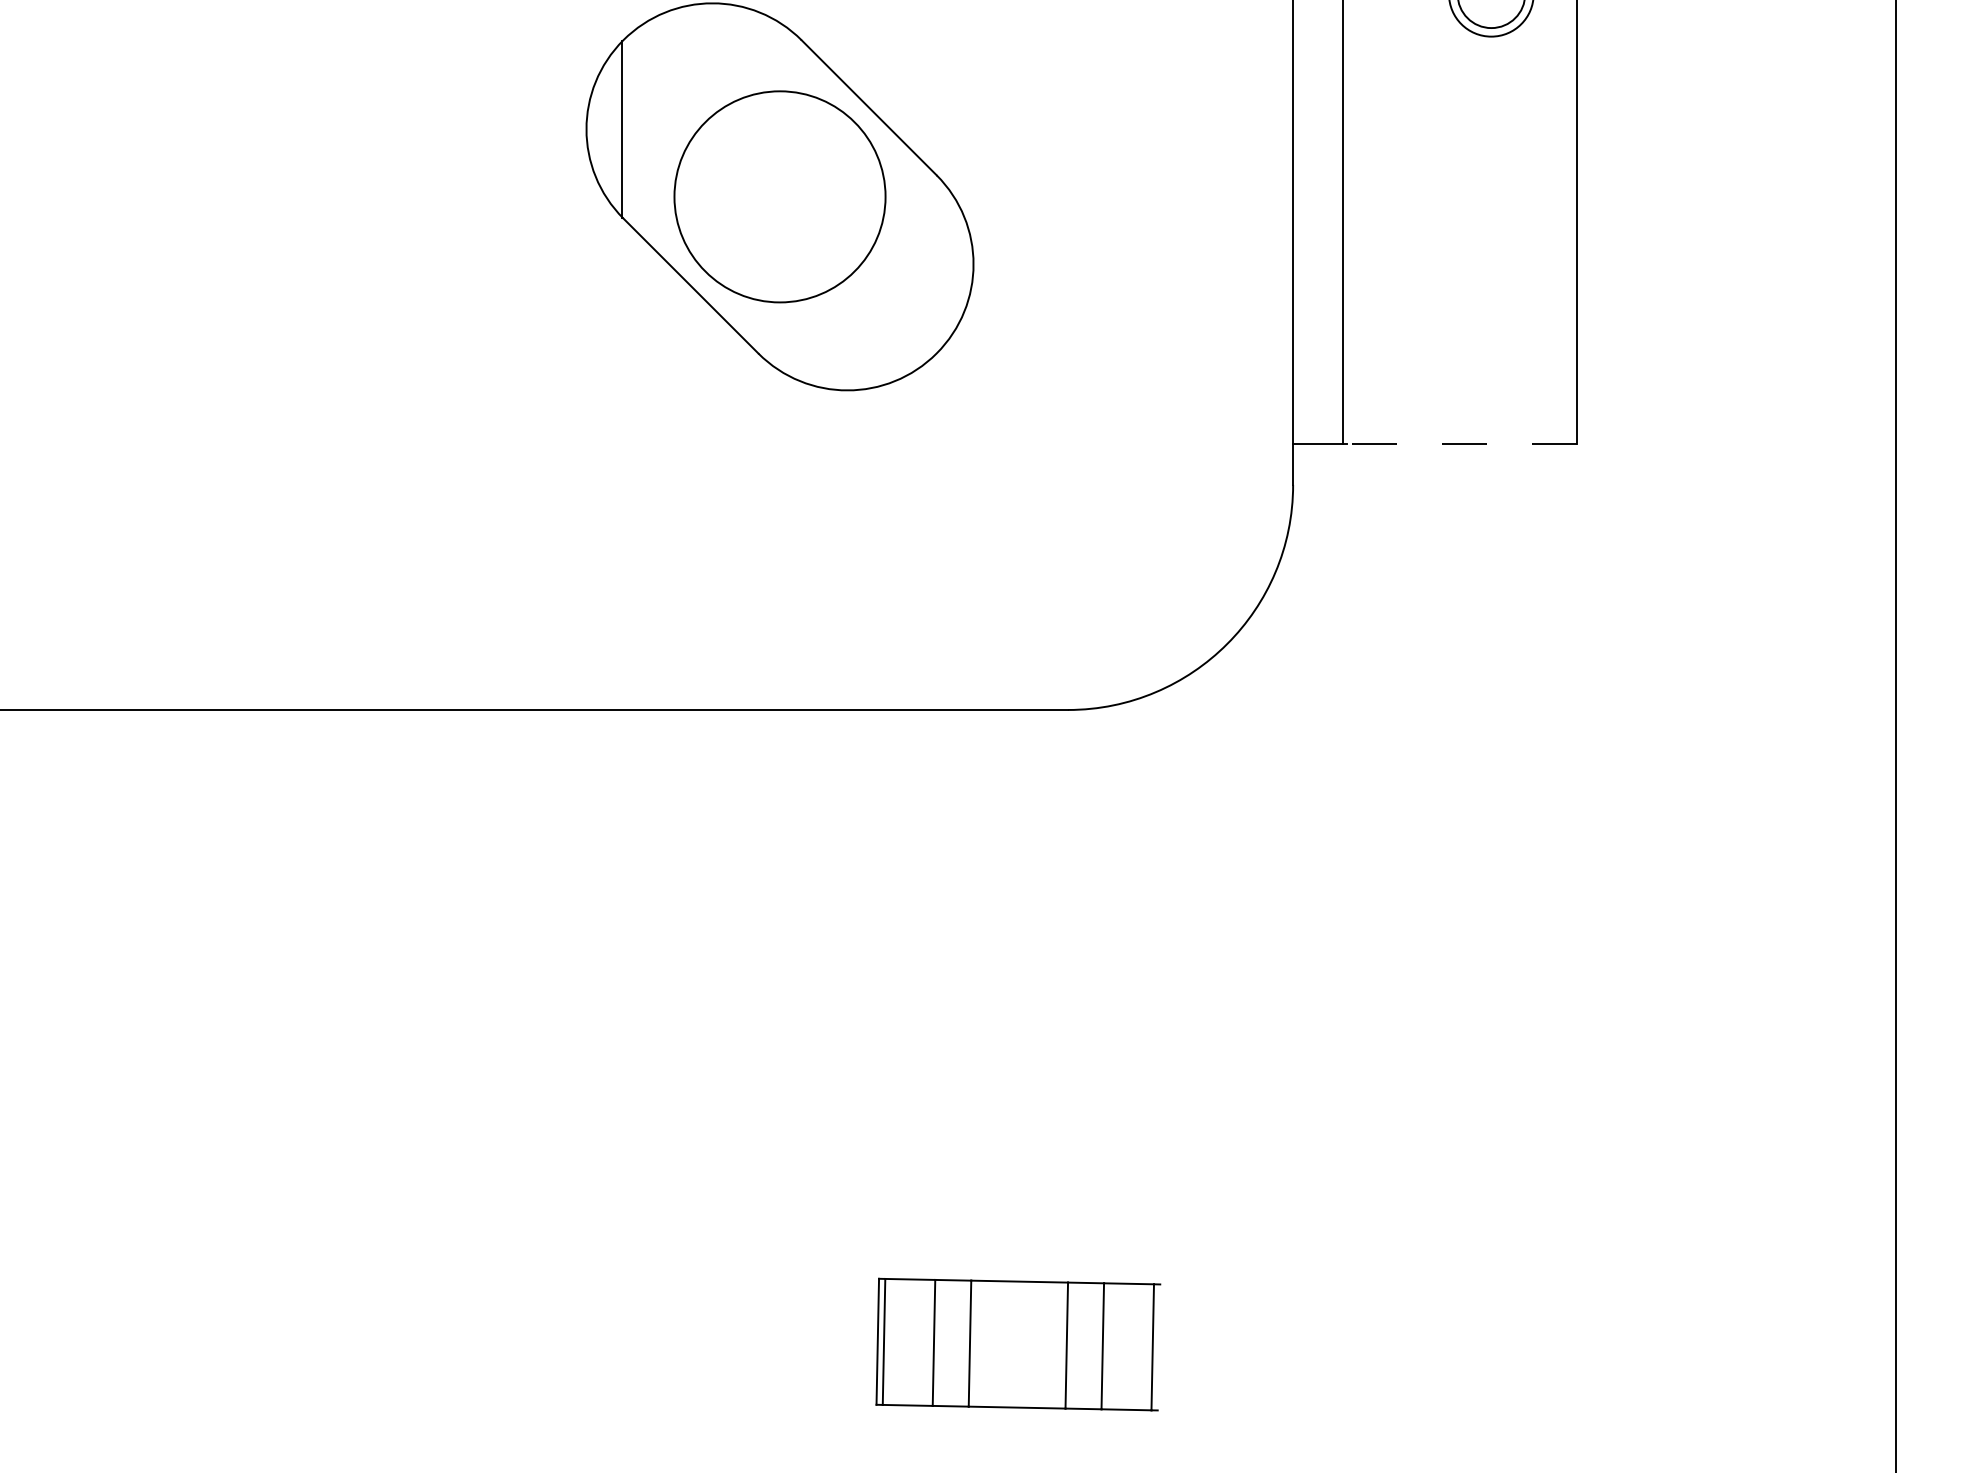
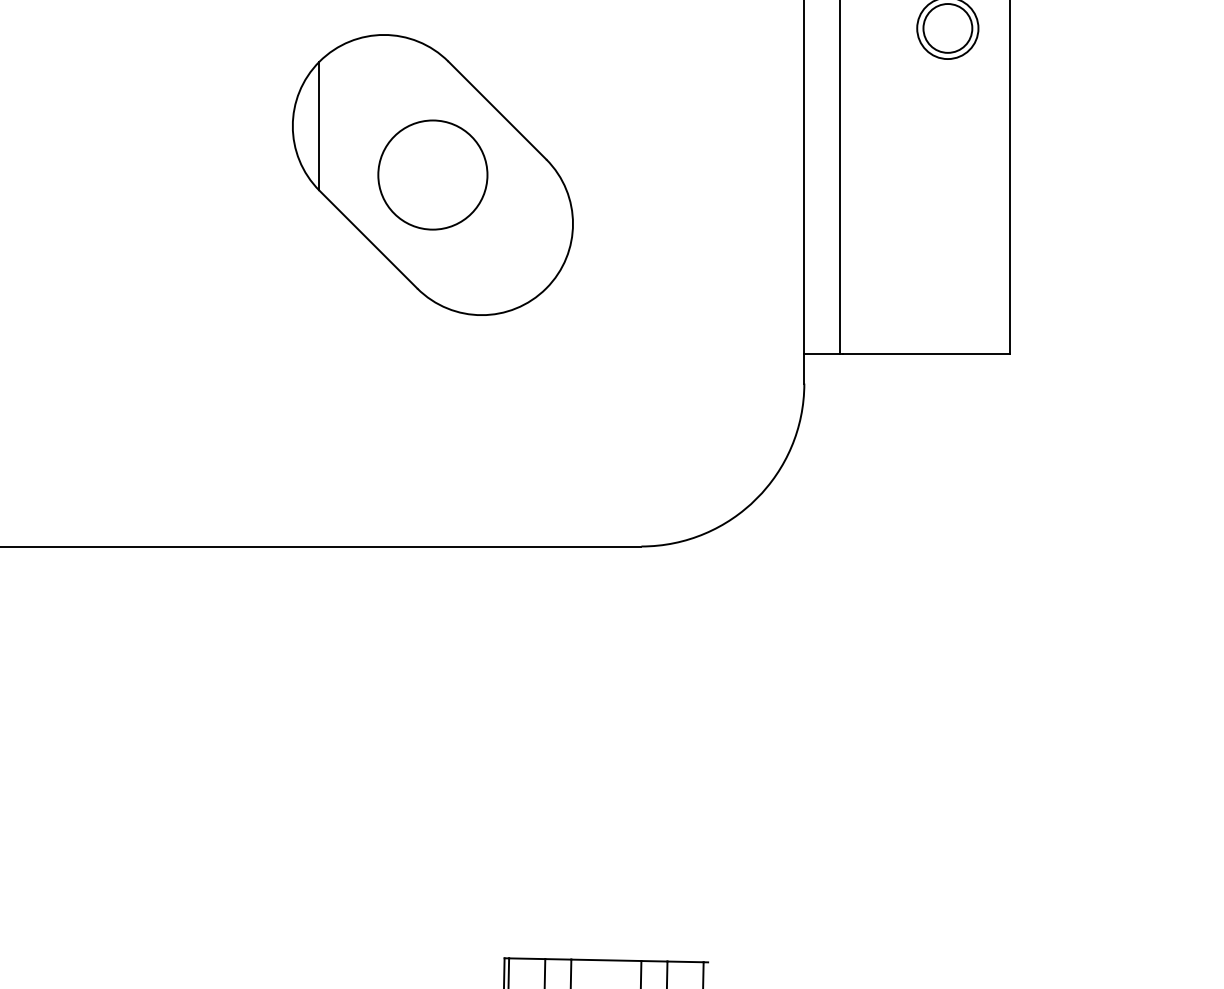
circle: (779, 196) -> (432, 174), size x0.71
line: (1462, 444) -> (926, 354), dashed -> solid

